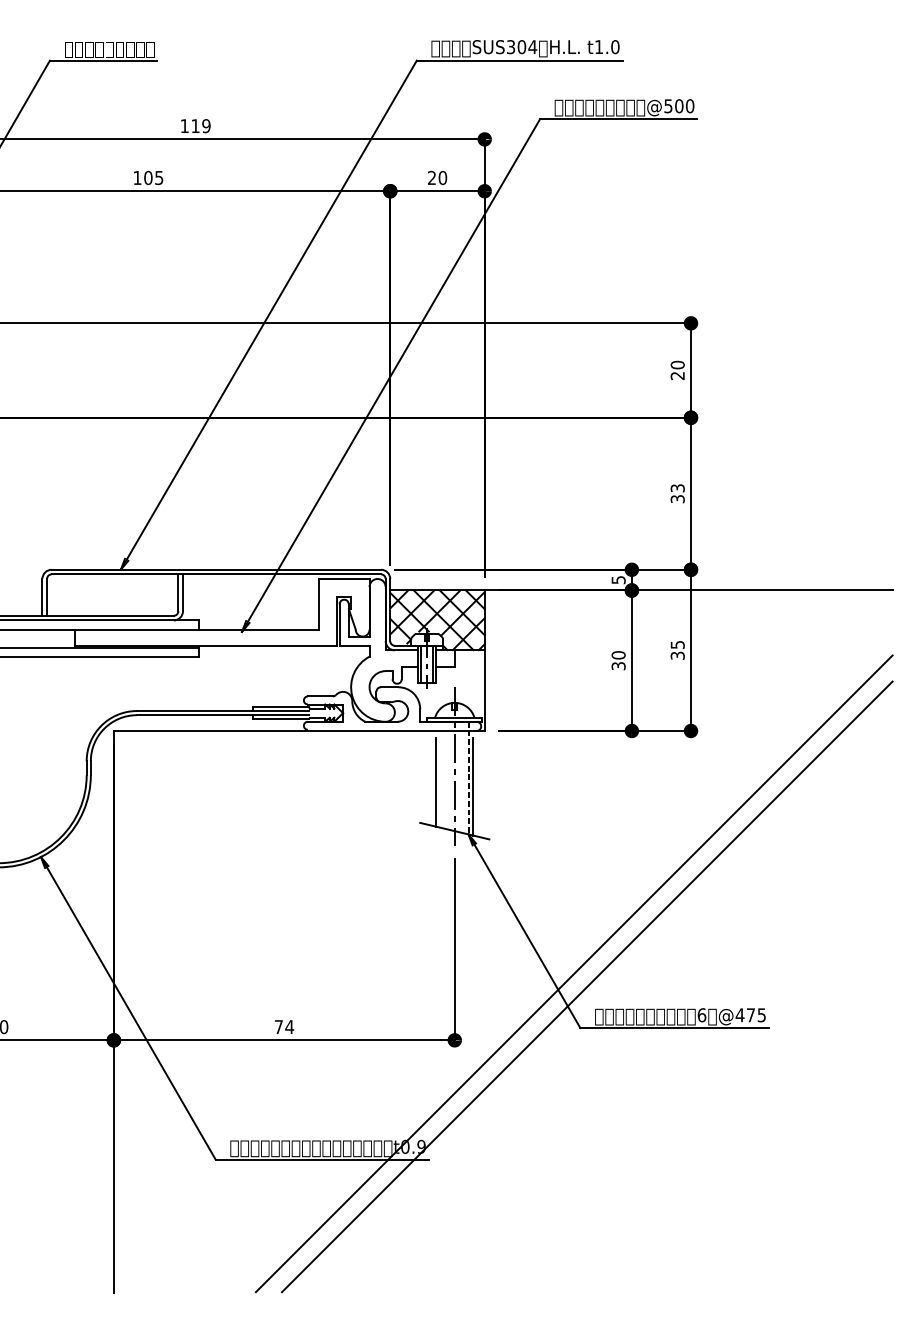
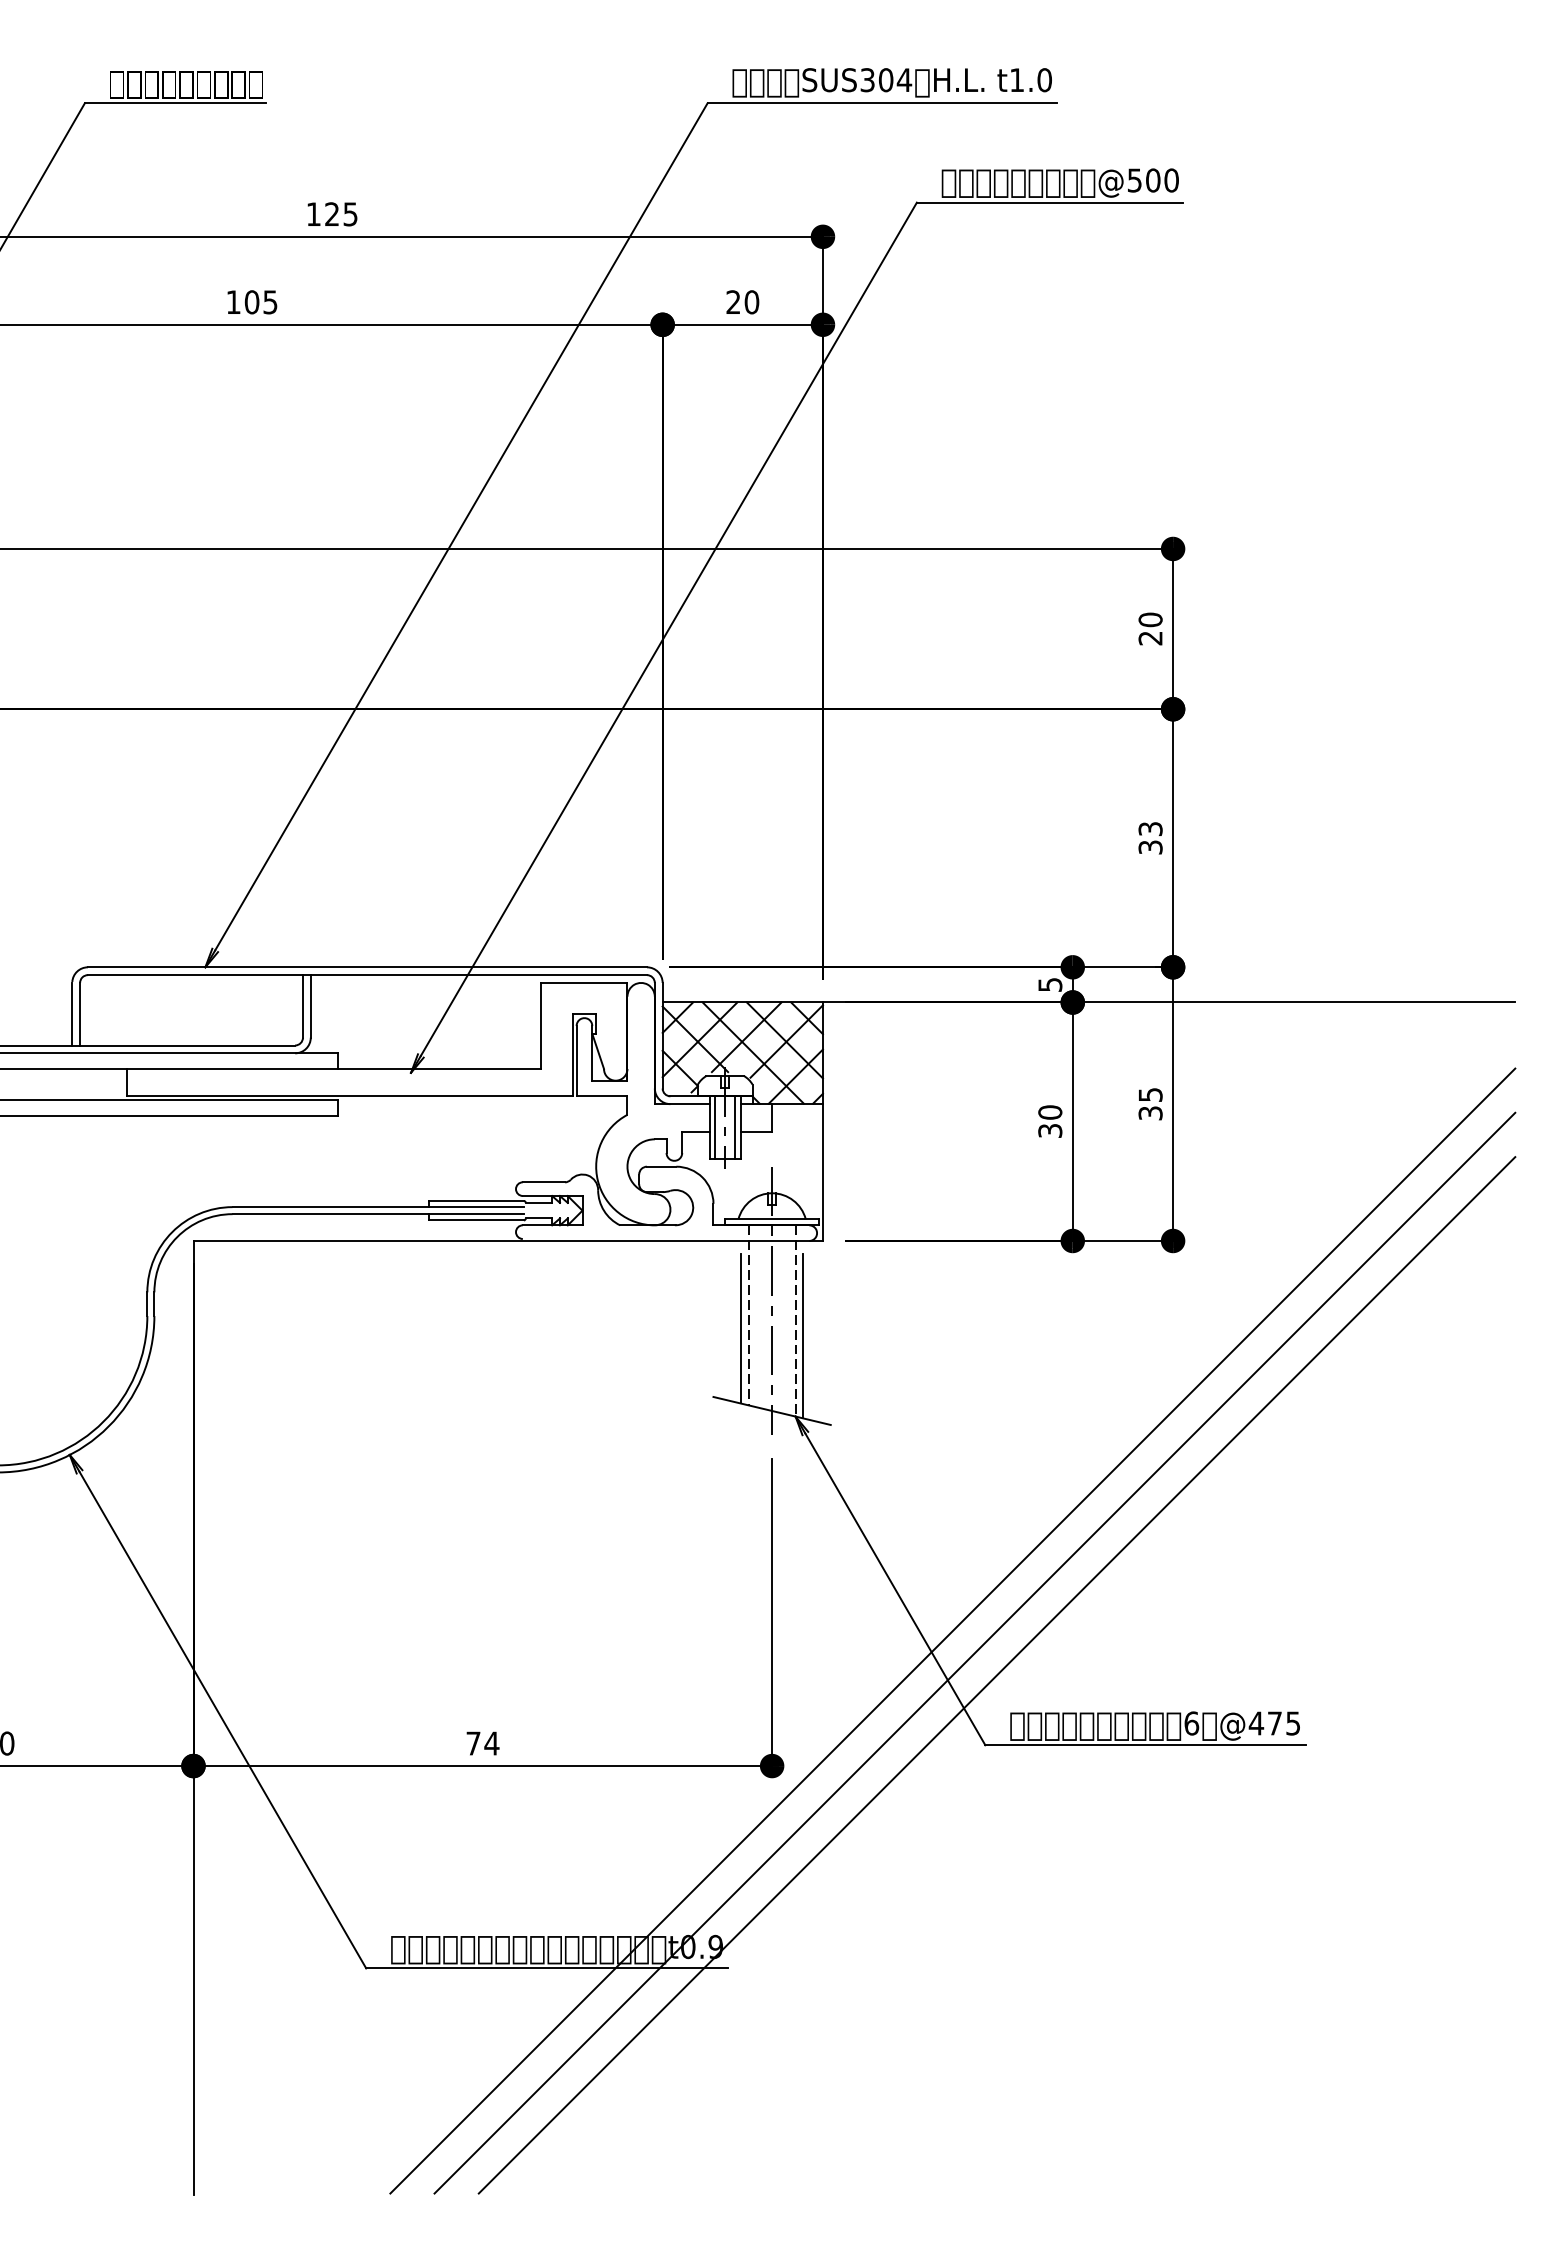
text: (200, 125) -> (340, 213), 119 -> 125
line: (440, 774) -> (747, 1314), added
line: (560, 960) -> (951, 1630), added

